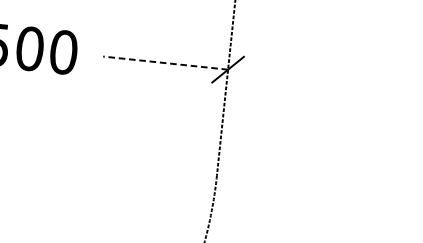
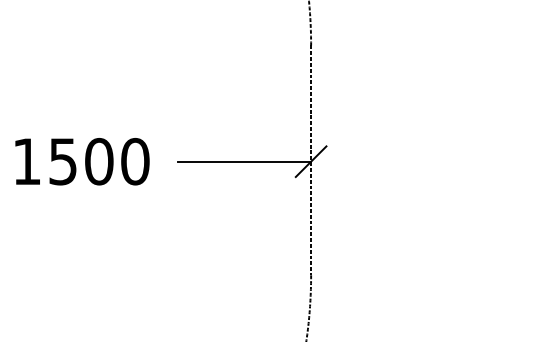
line: (165, 62) -> (244, 161), dashed -> solid

